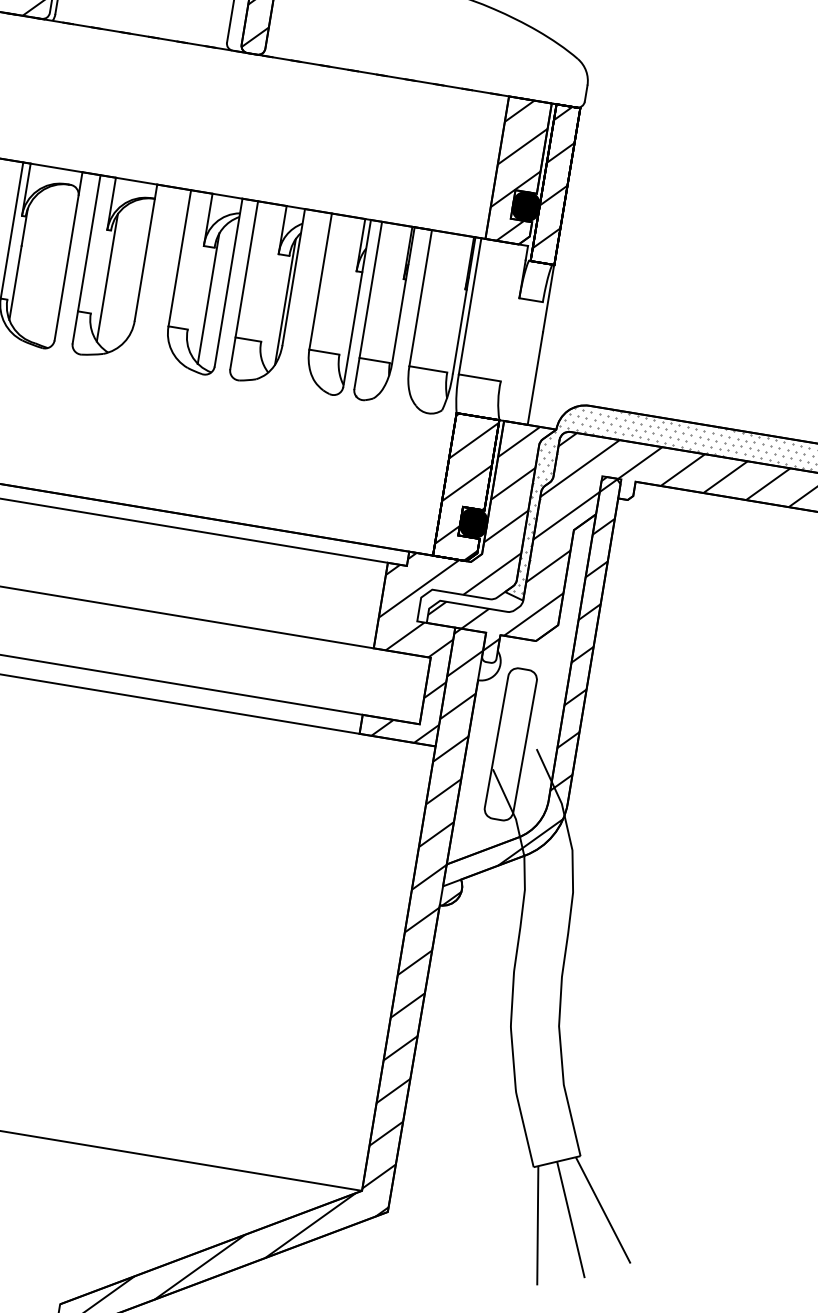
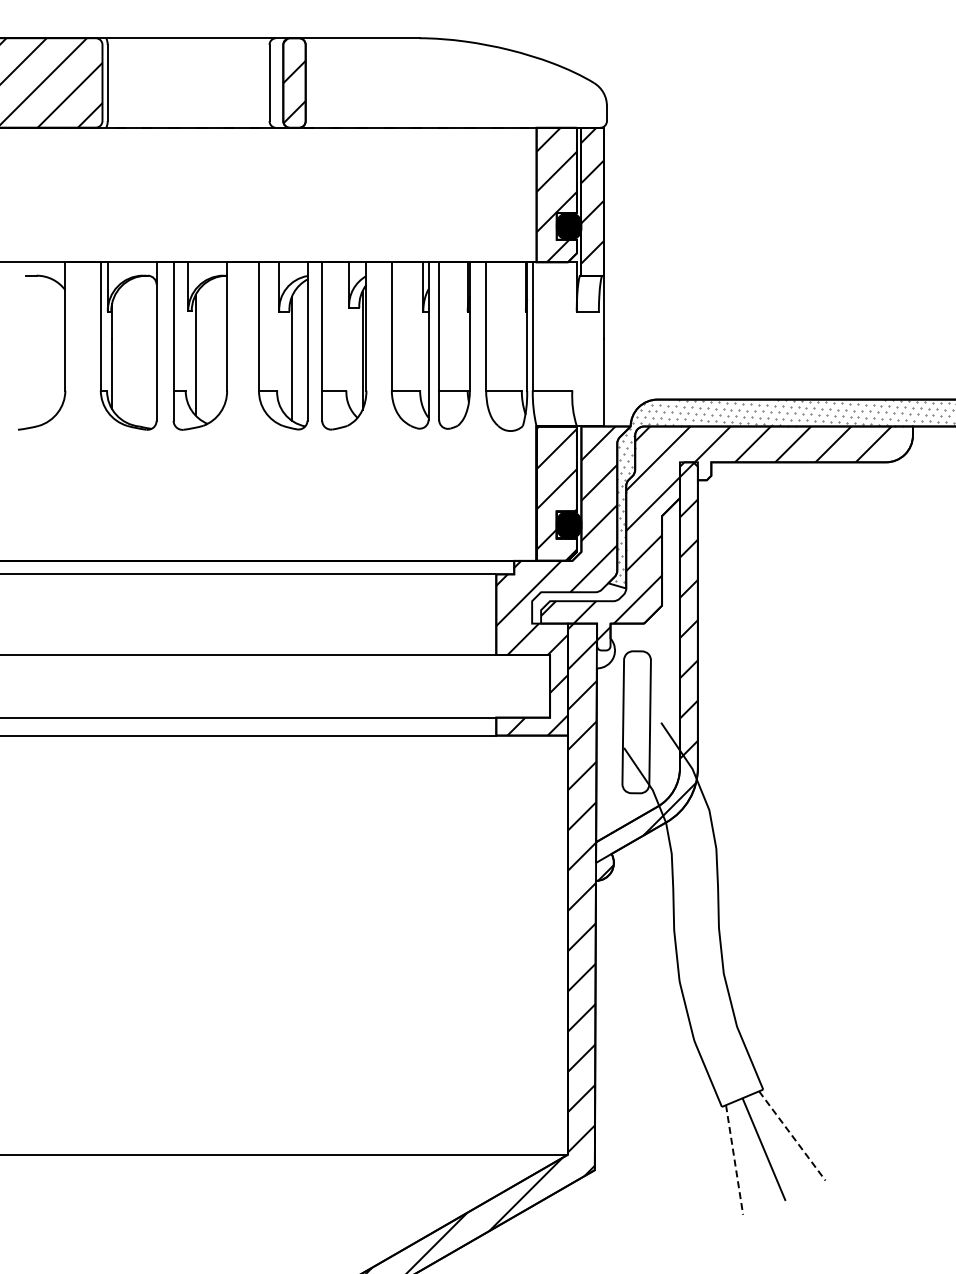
line: (603, 1209) -> (792, 1135), solid -> dashed
line: (537, 1226) -> (734, 1160), solid -> dashed

